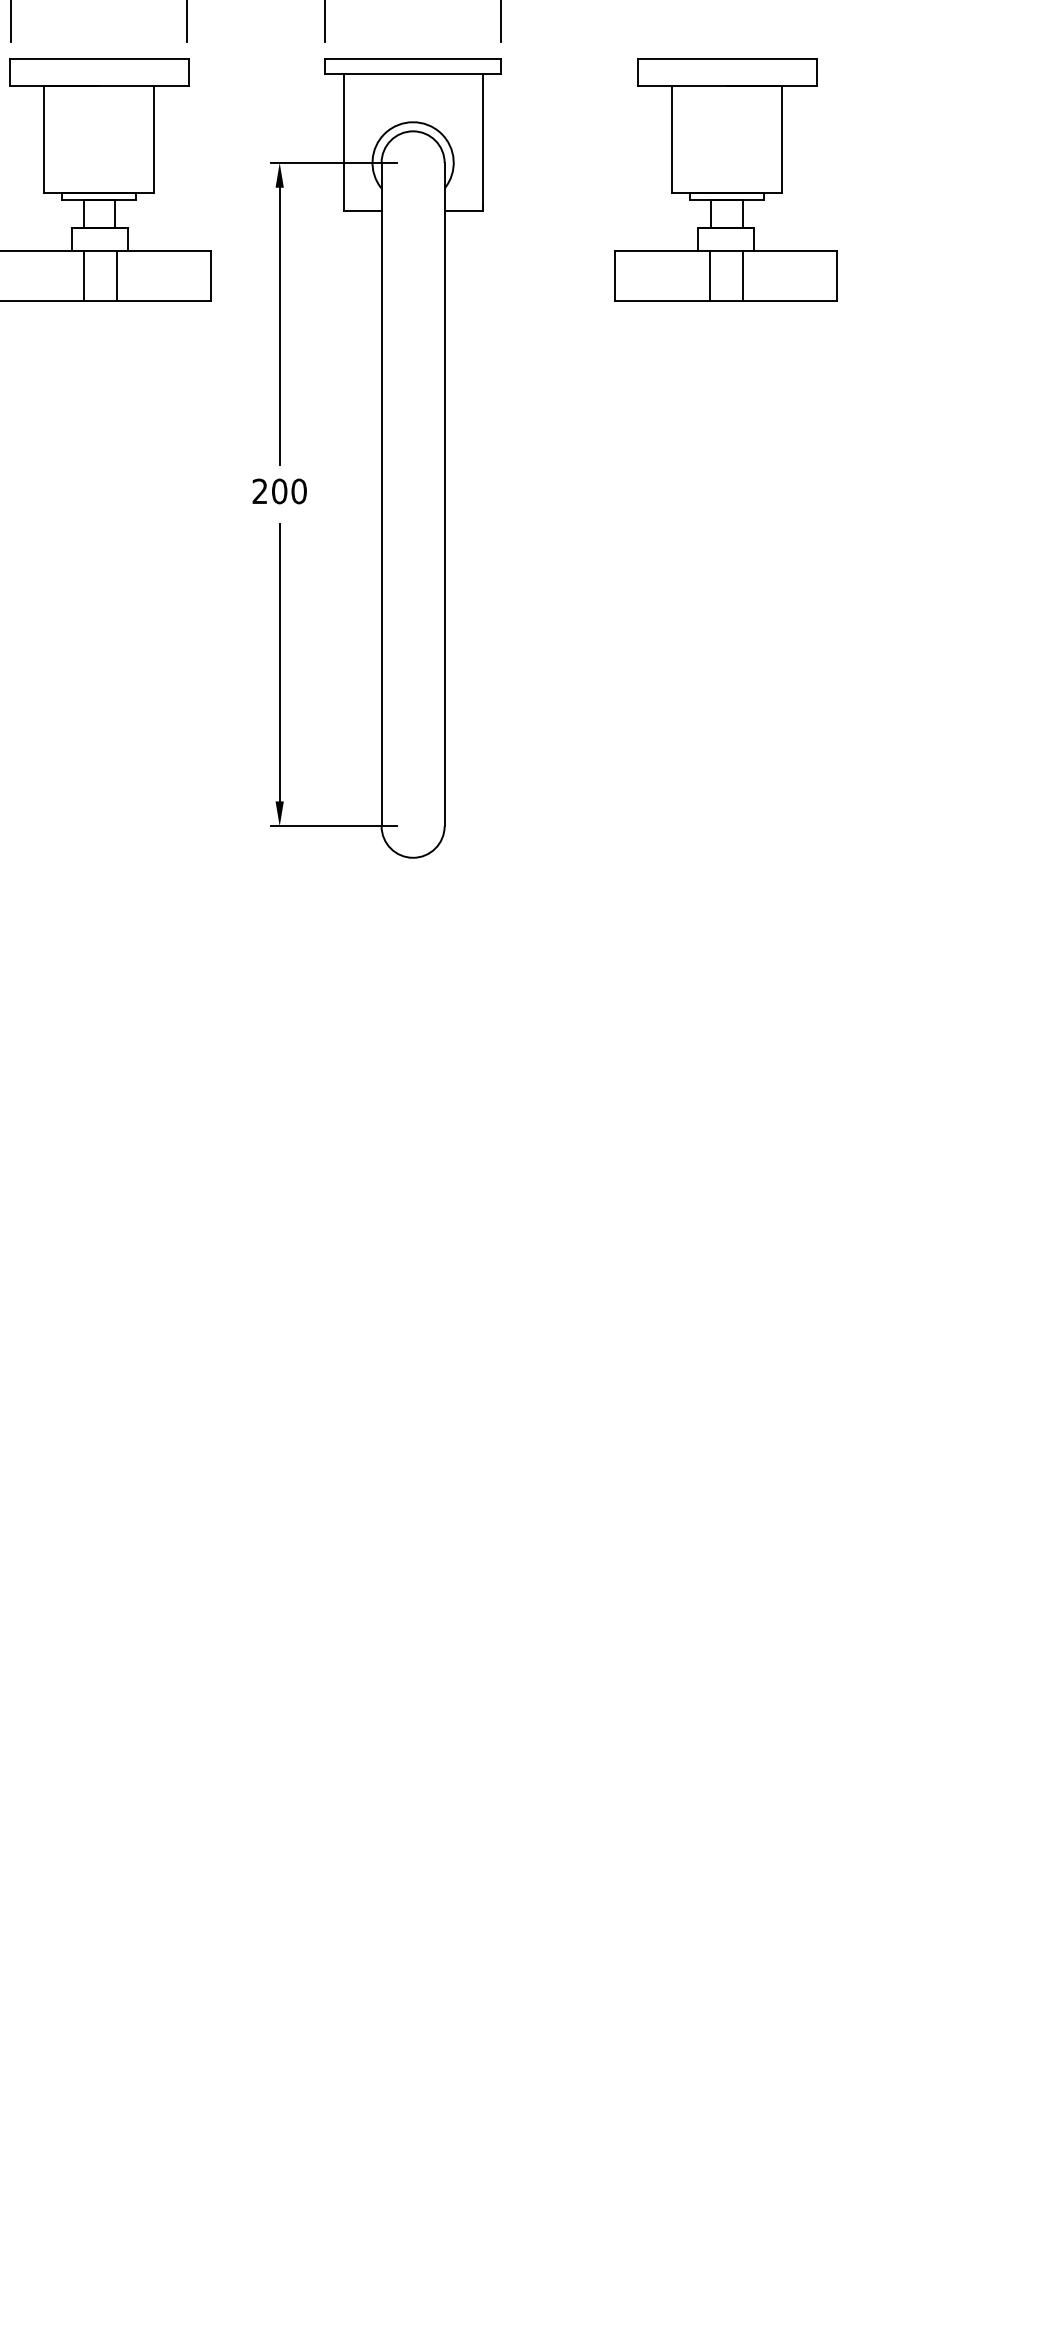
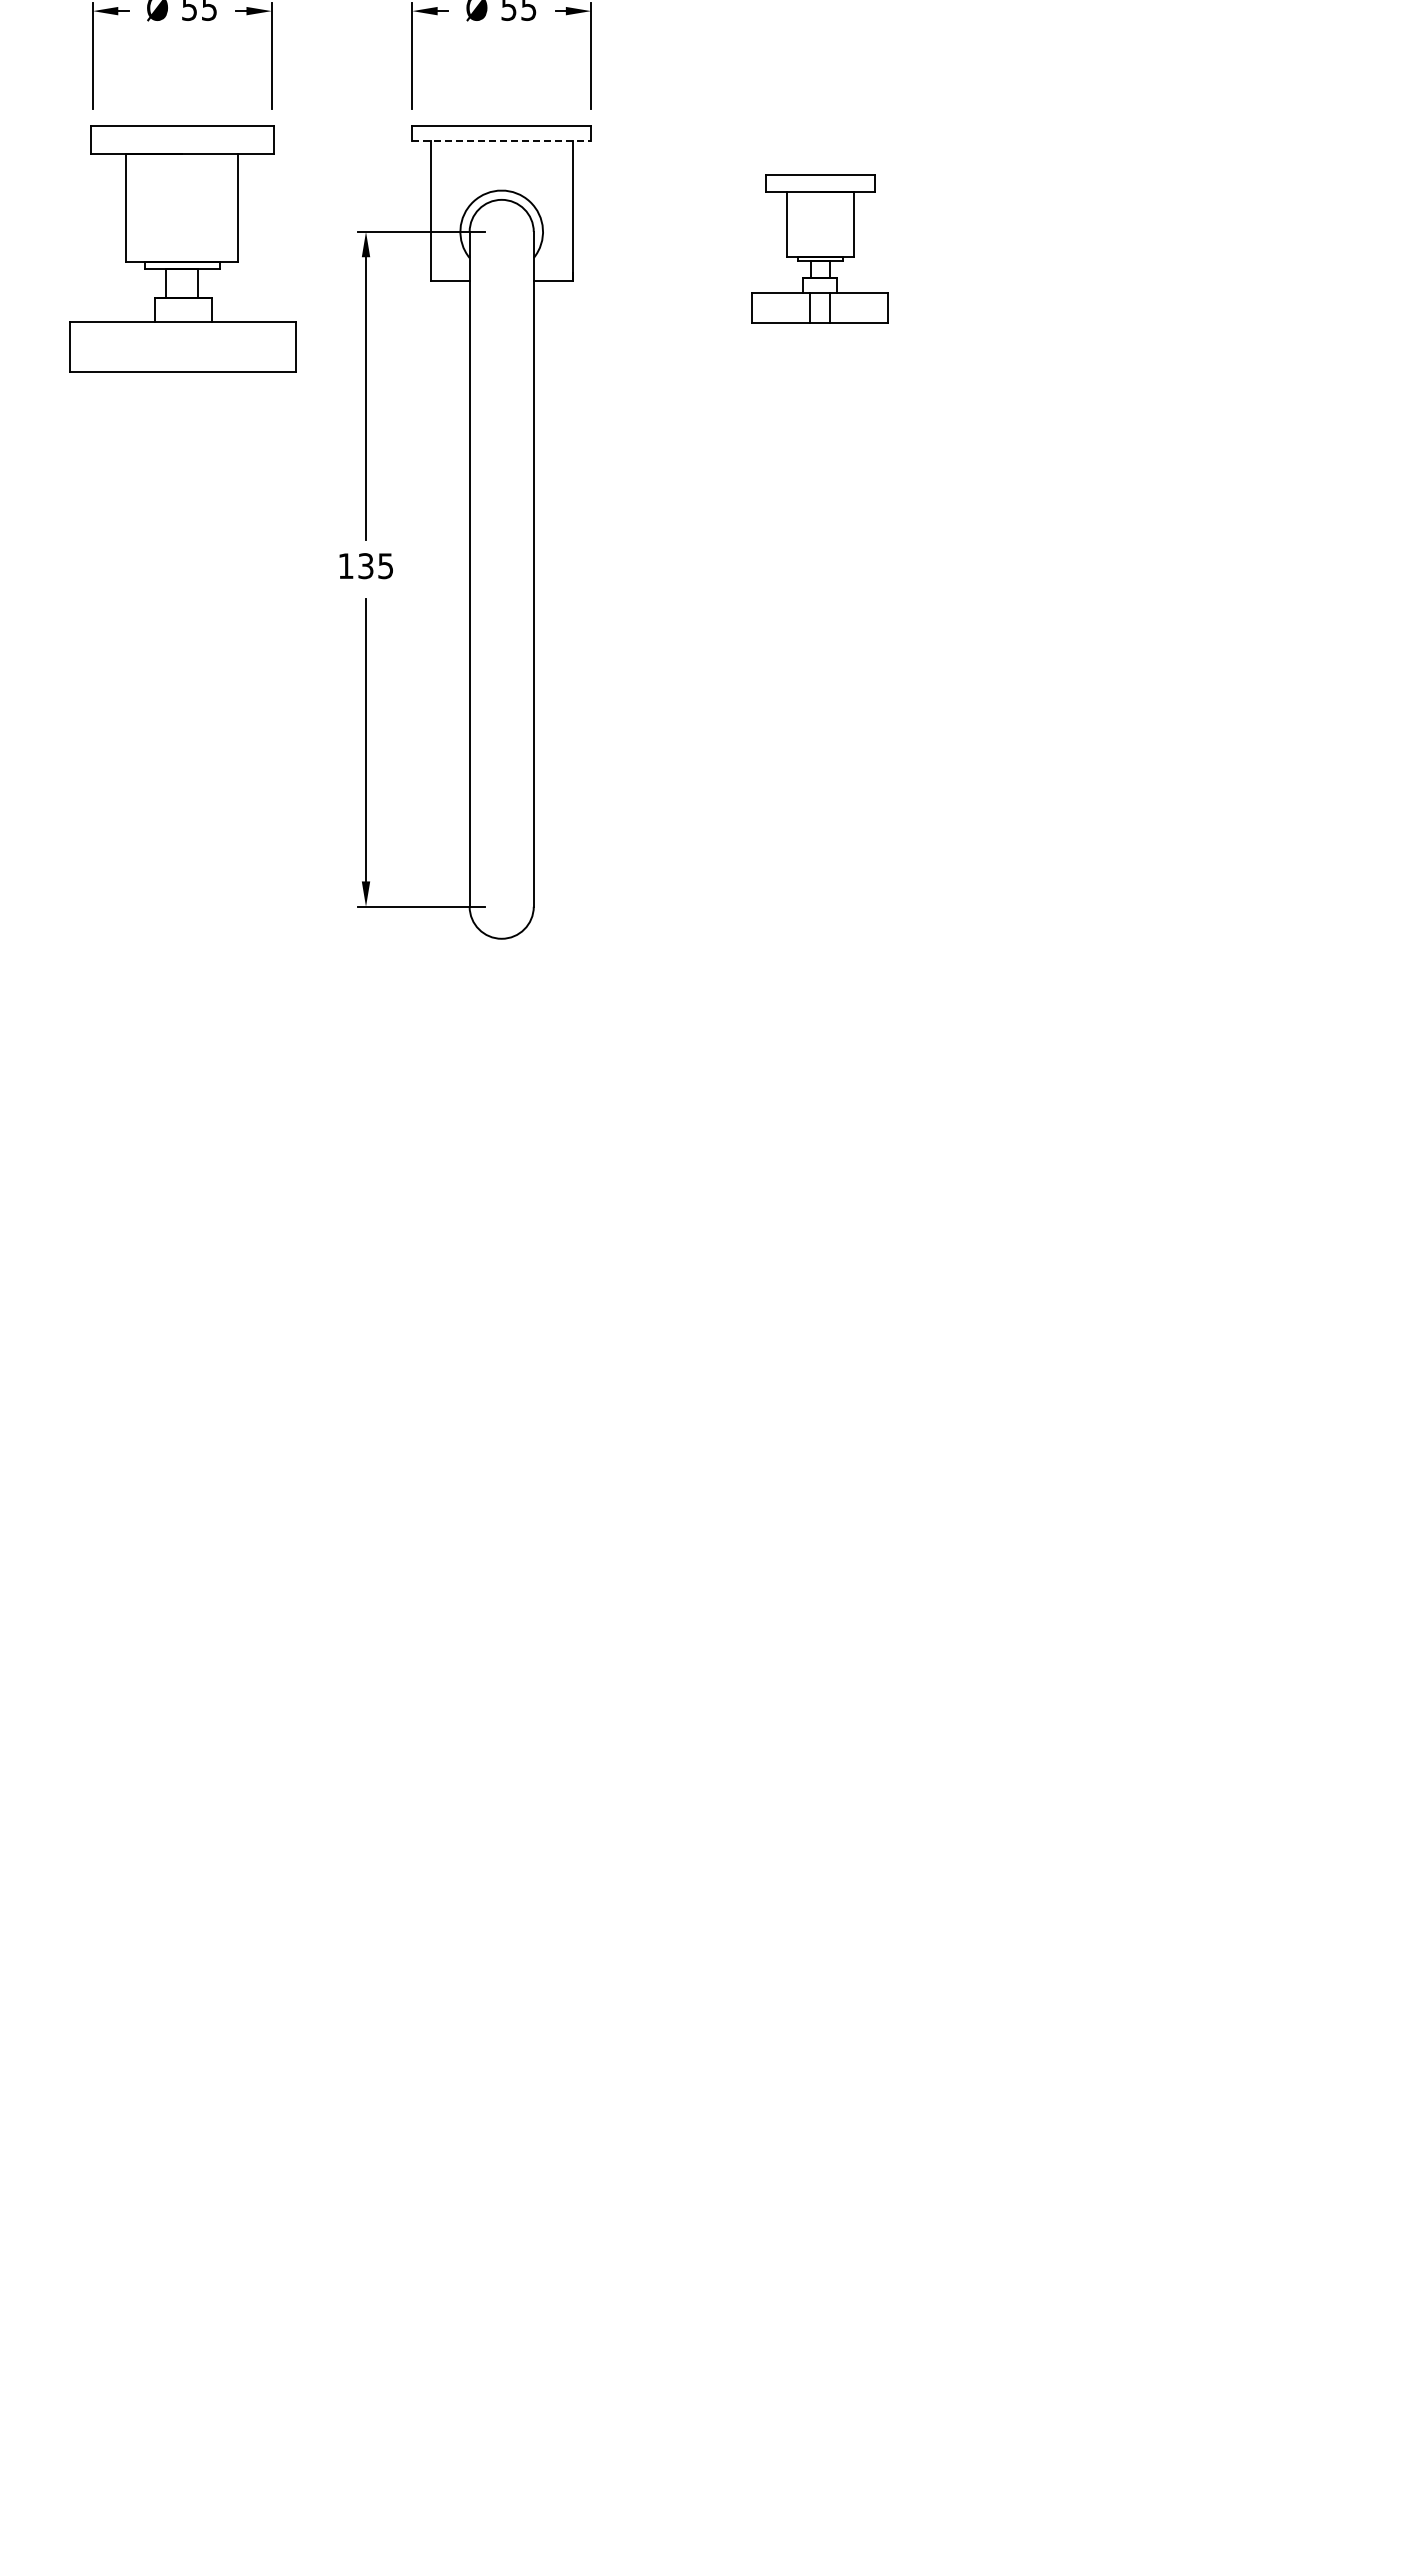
line: (413, 73) -> (502, 141), solid -> dashed
part: (725, 179) -> (819, 248), size x0.6
line: (83, 275) -> (166, 346), removed
line: (116, 275) -> (200, 346), removed
text: (279, 491) -> (365, 566), 200 -> 135

